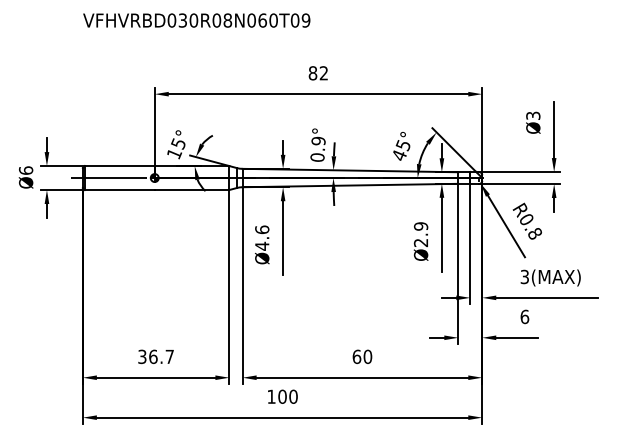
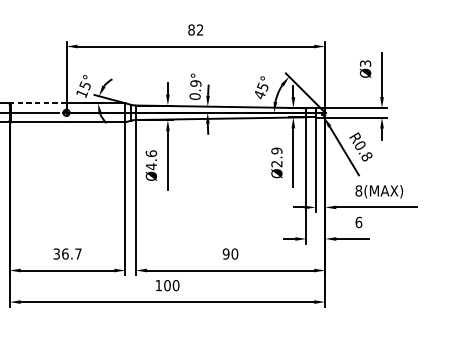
line: (119, 166) -> (38, 103), solid -> dashed
text: (524, 276) -> (358, 190), 3(MAX) -> 8(MAX)
text: (356, 356) -> (225, 253), 60 -> 90

